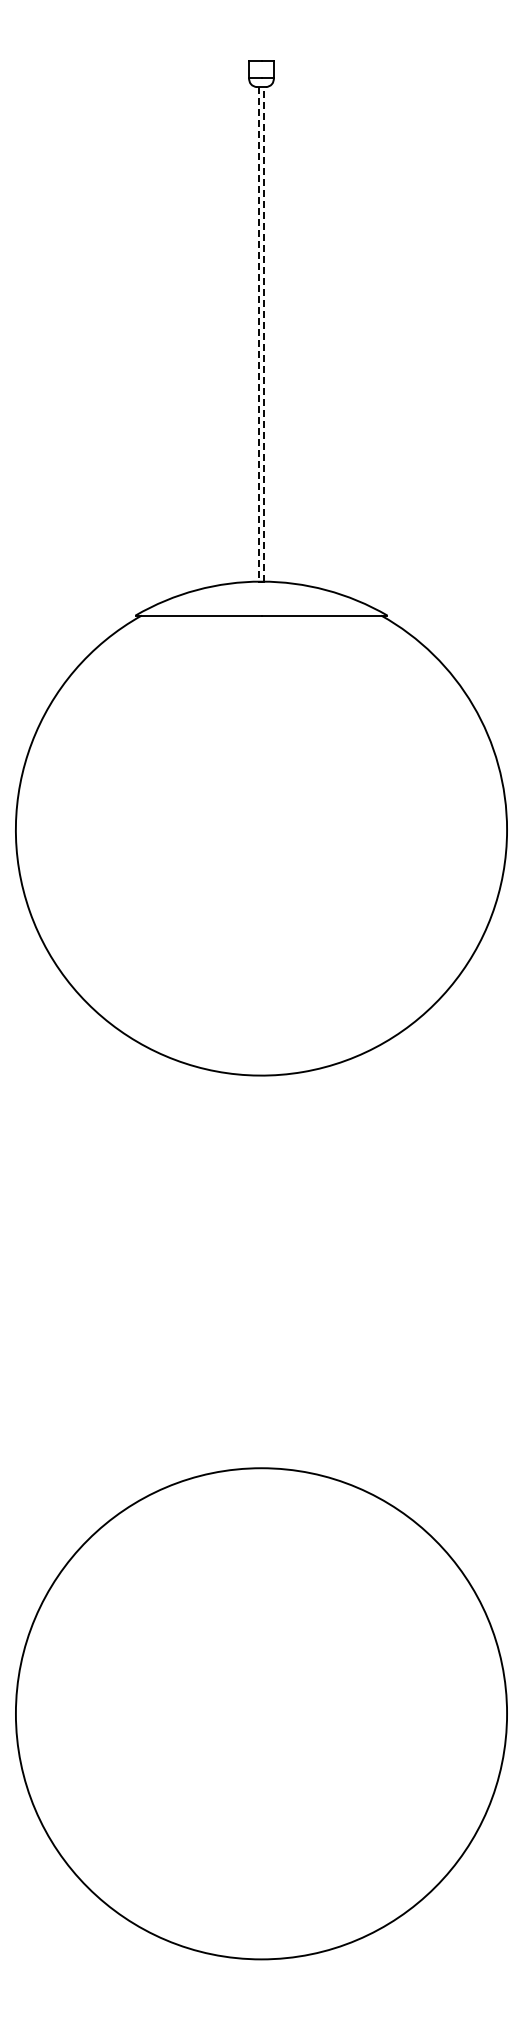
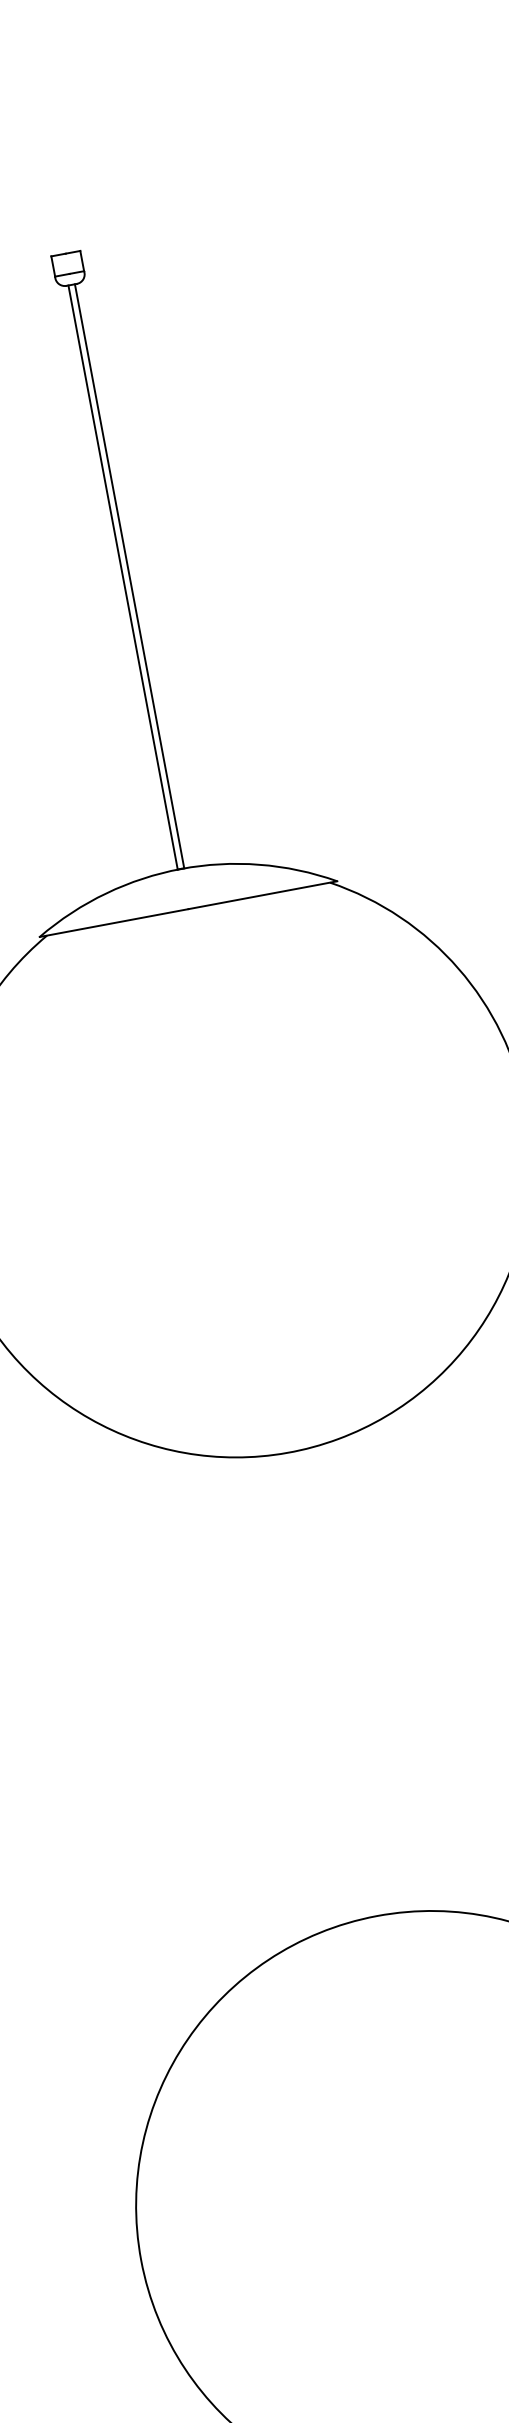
line: (264, 333) -> (129, 575), dashed -> solid
line: (258, 334) -> (122, 577), dashed -> solid

